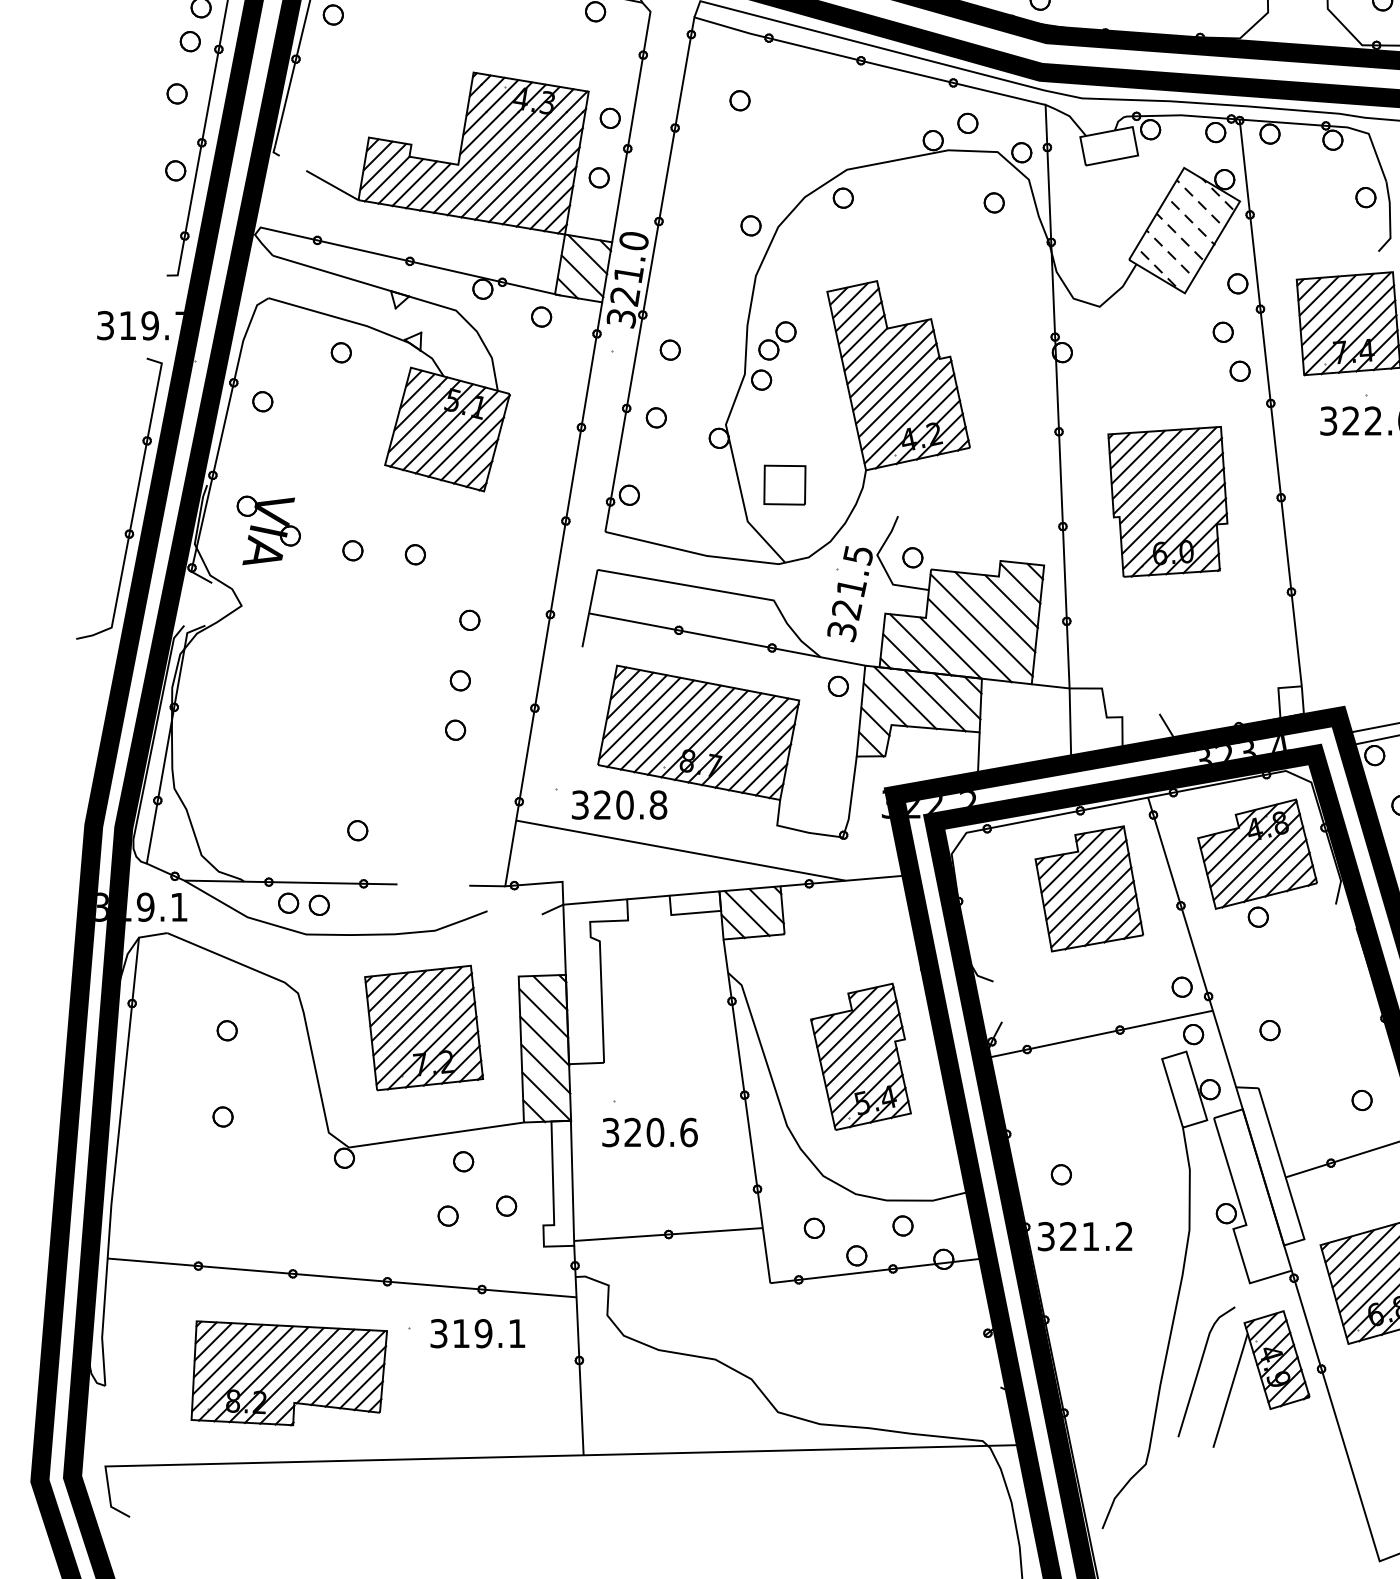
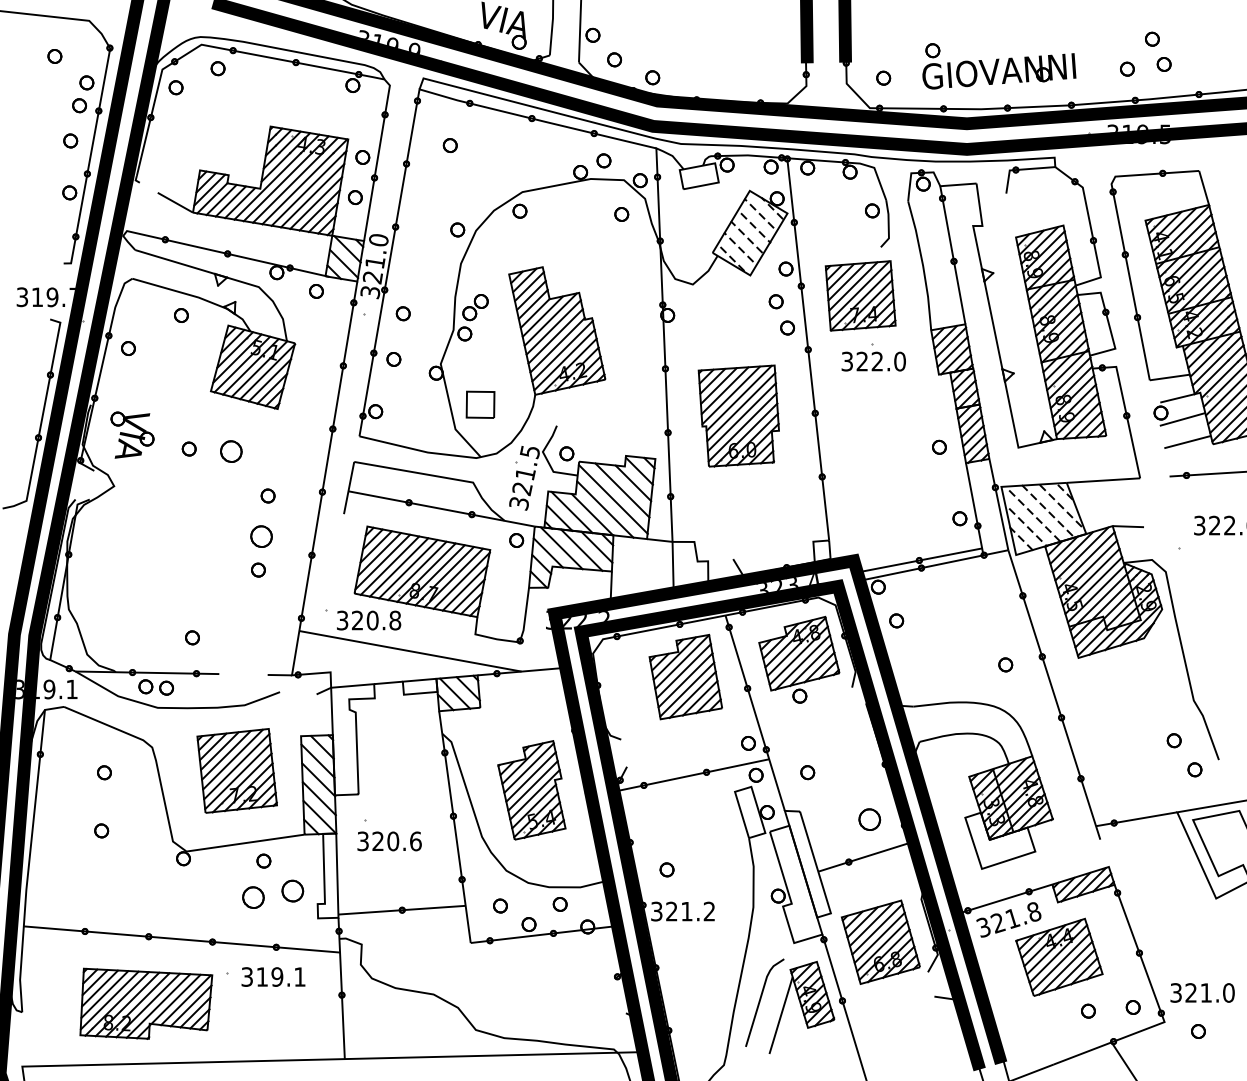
part: (415, 554) -> (231, 451), size x1.6
part: (460, 680) -> (261, 536), size x1.6
part: (1361, 1100) -> (869, 819), size x1.6
part: (506, 1205) -> (292, 890), size x1.6
part: (448, 1215) -> (253, 897), size x1.6

